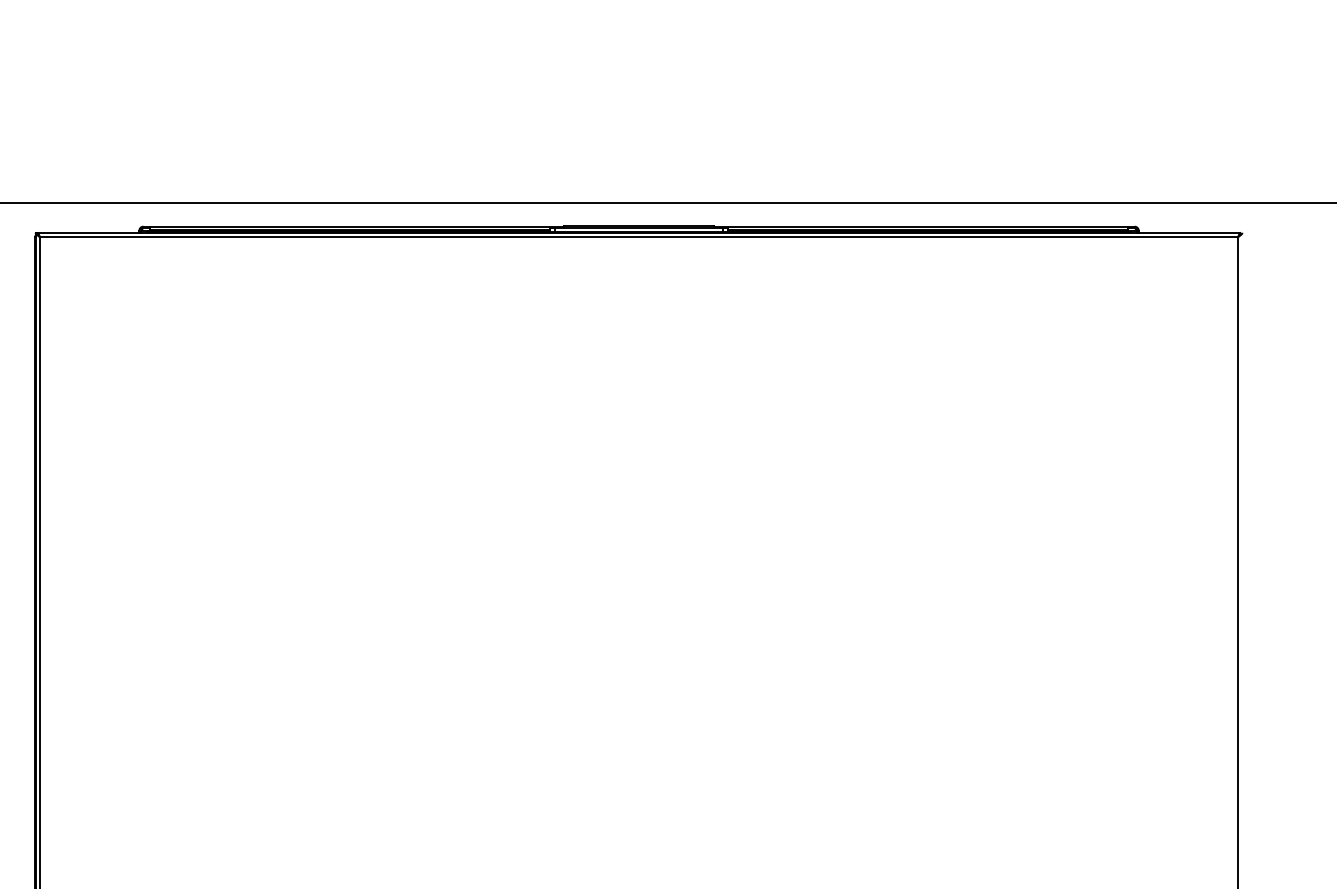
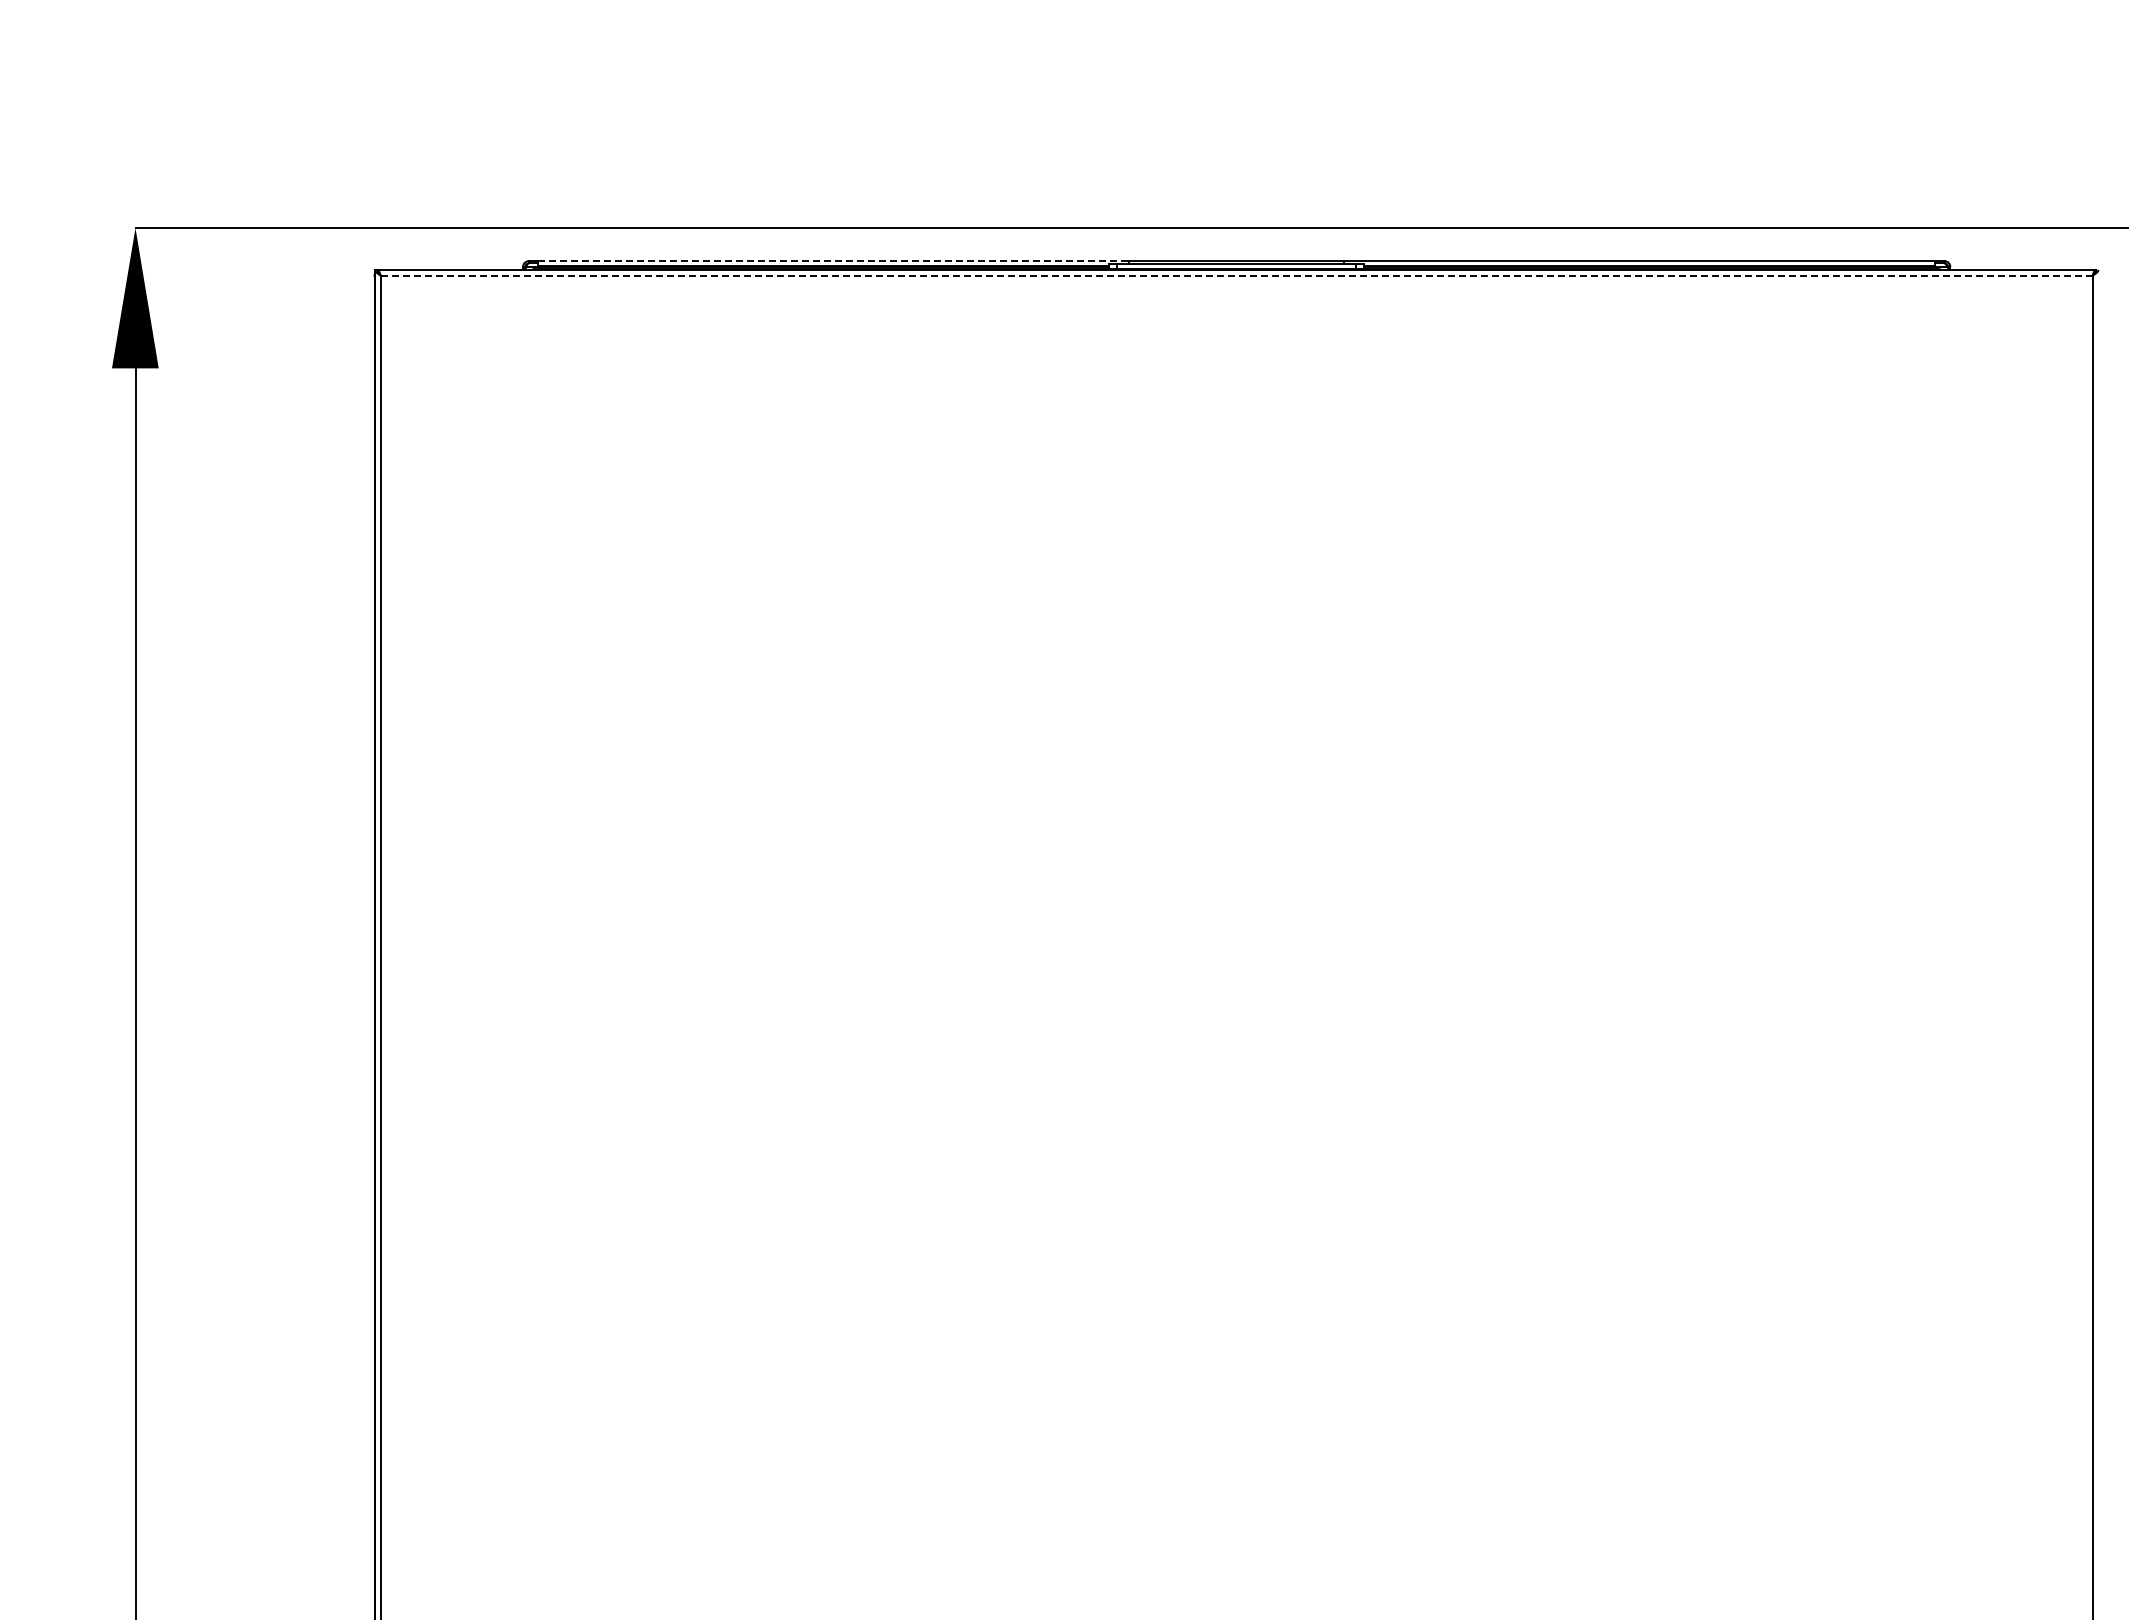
line: (357, 226) -> (834, 261), solid -> dashed
line: (638, 236) -> (1236, 275), solid -> dashed

